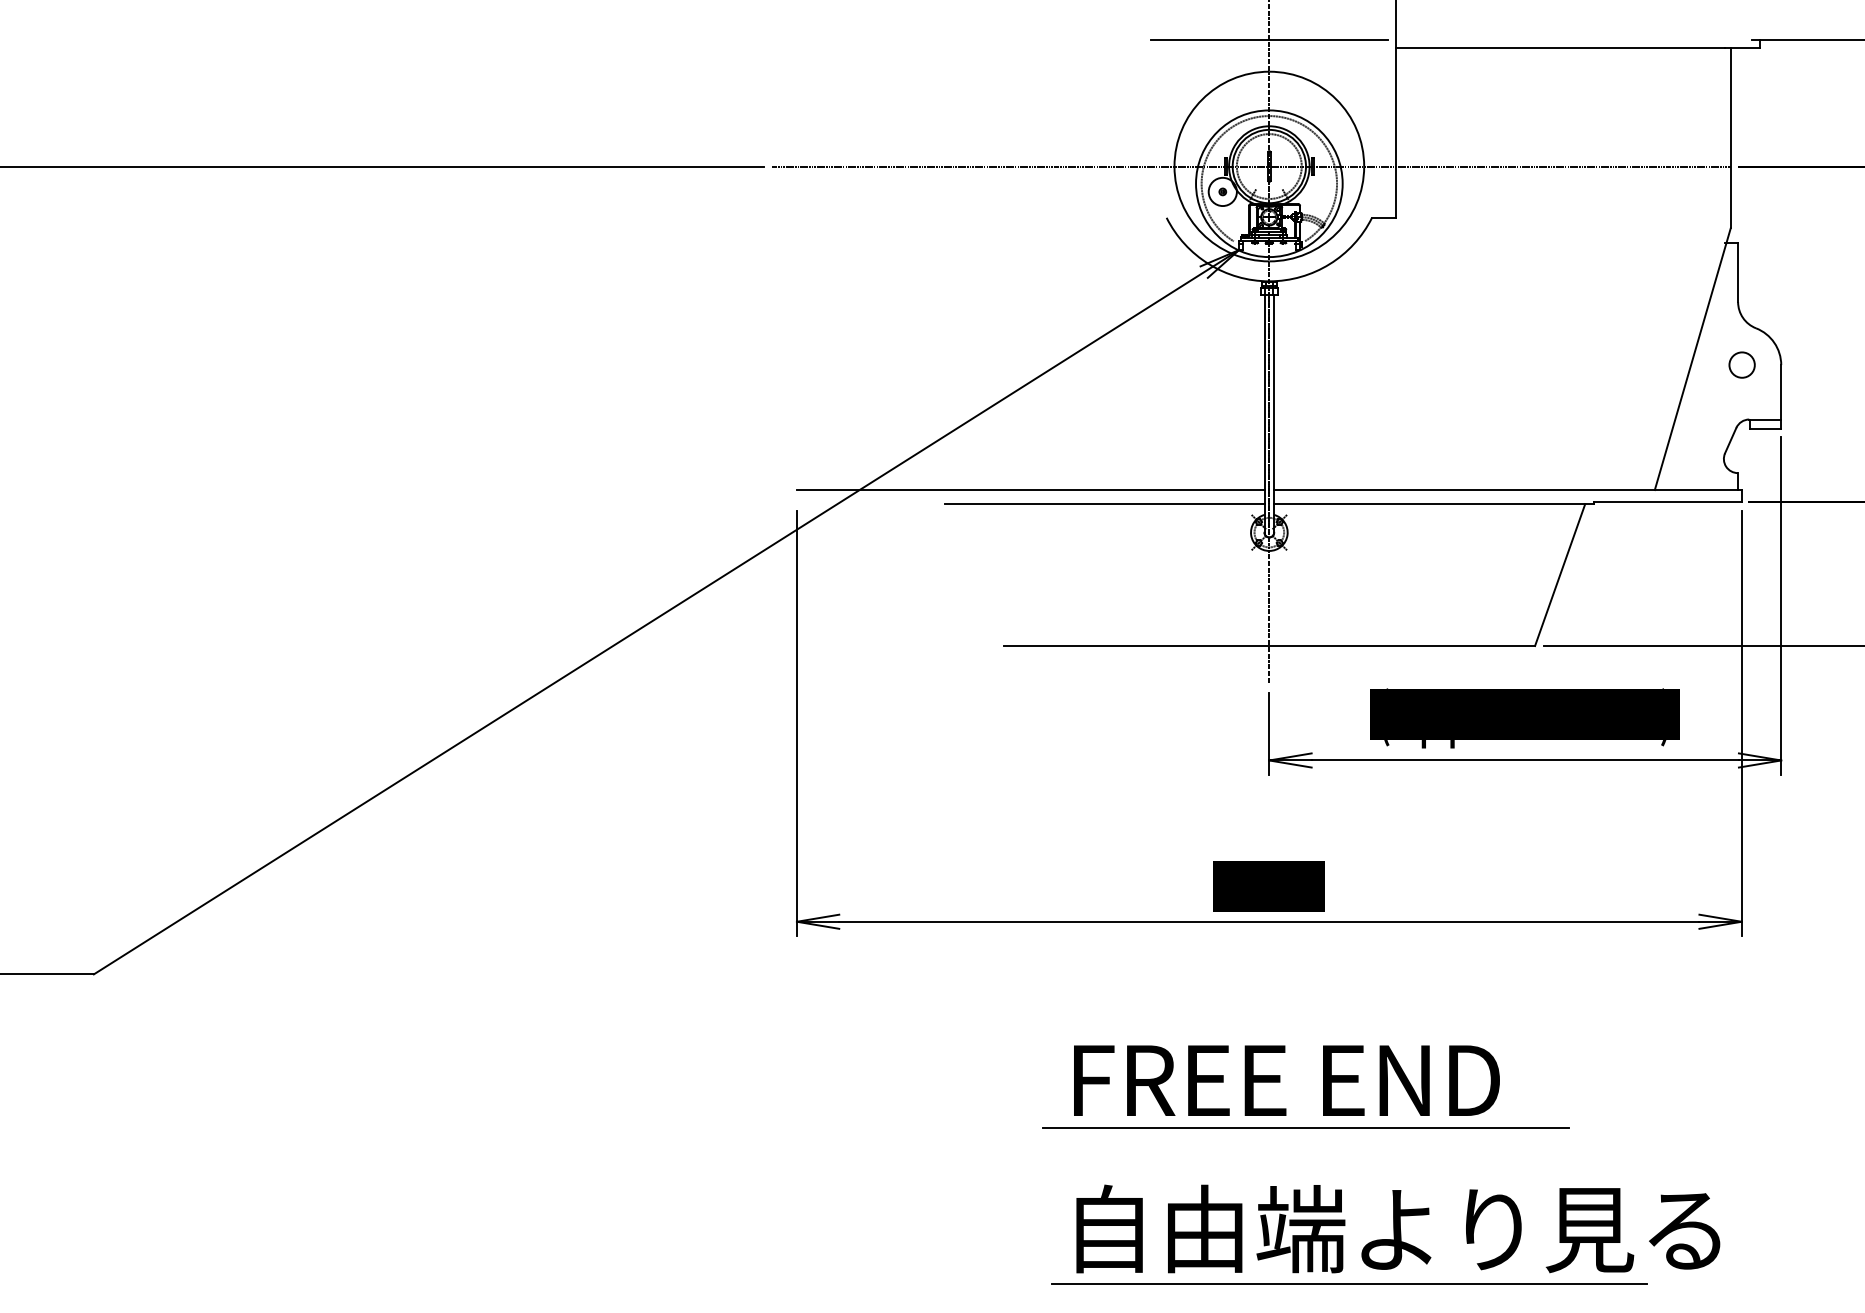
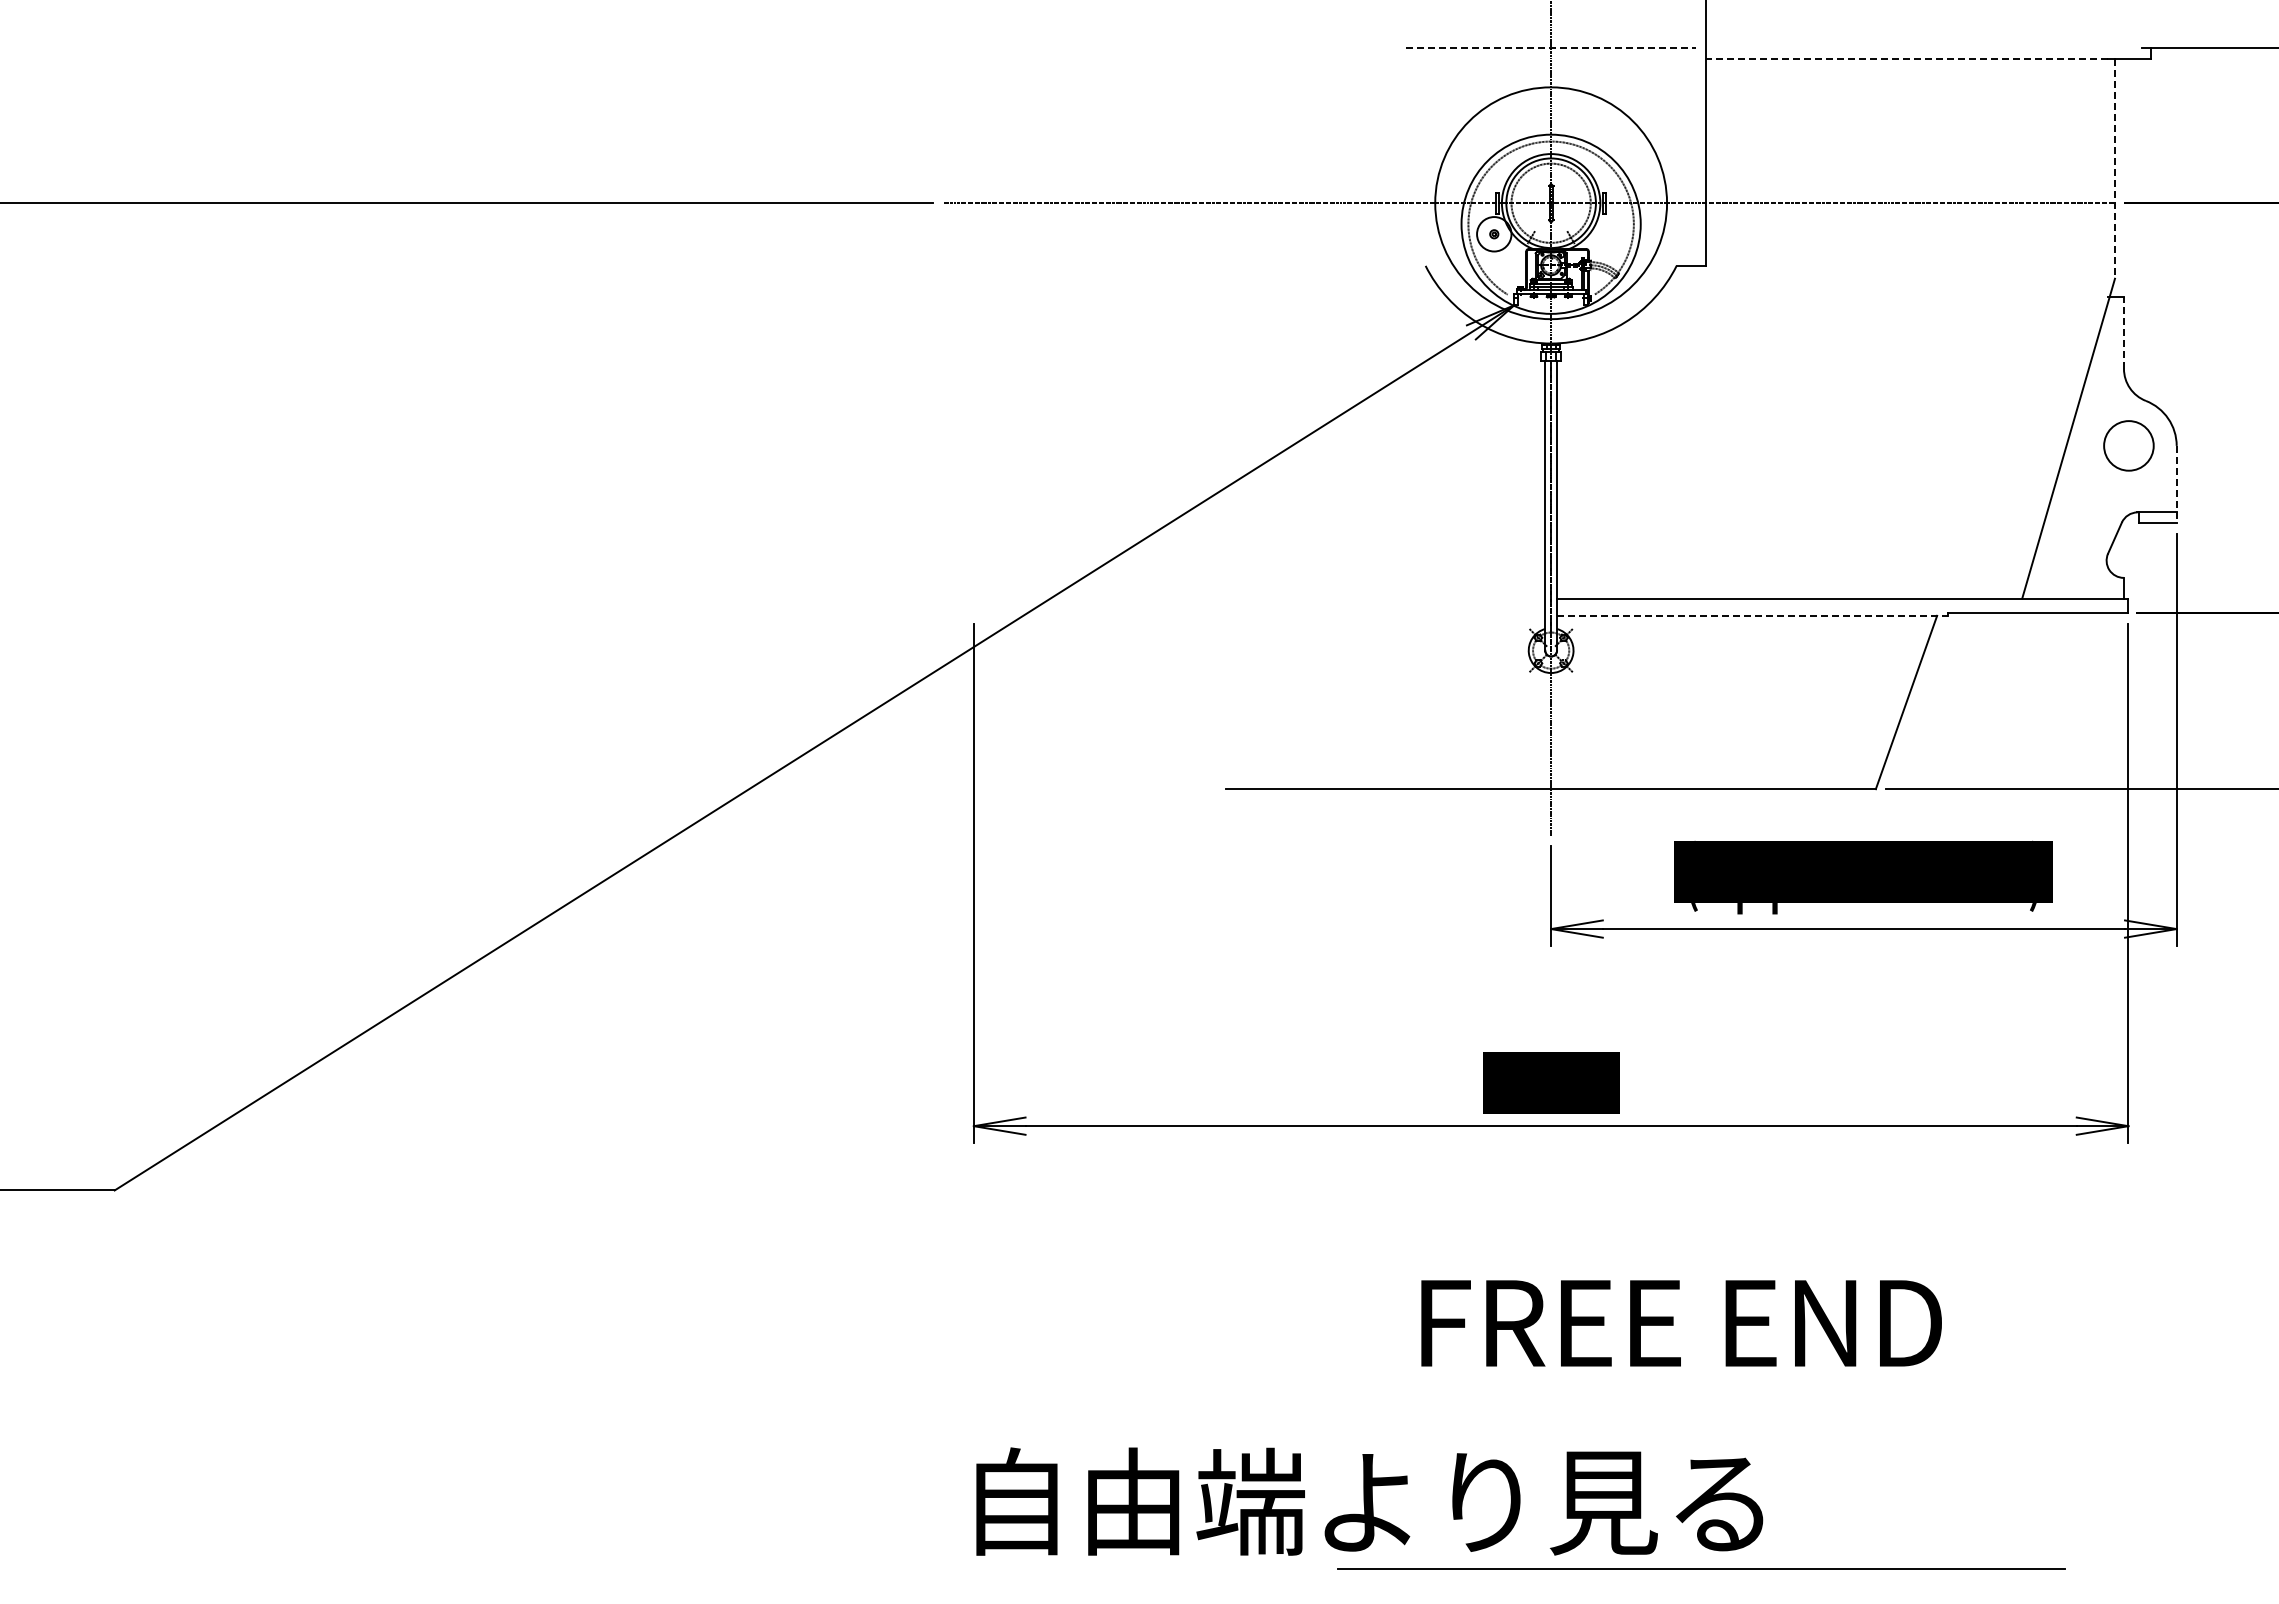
line: (1269, 39) -> (1551, 48), solid -> dashed
line: (1560, 48) -> (1906, 58), solid -> dashed
line: (1730, 138) -> (2114, 168), solid -> dashed
line: (1738, 272) -> (2124, 332), solid -> dashed
circle: (1741, 364) -> (2128, 445), size x1.6
line: (1781, 396) -> (2176, 484), solid -> dashed
line: (1030, 489) -> (1259, 598), removed
line: (1104, 503) -> (1349, 615), removed
line: (1434, 503) -> (1752, 615), solid -> dashed
text: (1286, 1080) -> (1681, 1323), moved
line: (1305, 1128) -> (1595, 1378), removed
text: (1398, 1228) -> (1369, 1501), moved
line: (1349, 1283) -> (1701, 1568), moved

